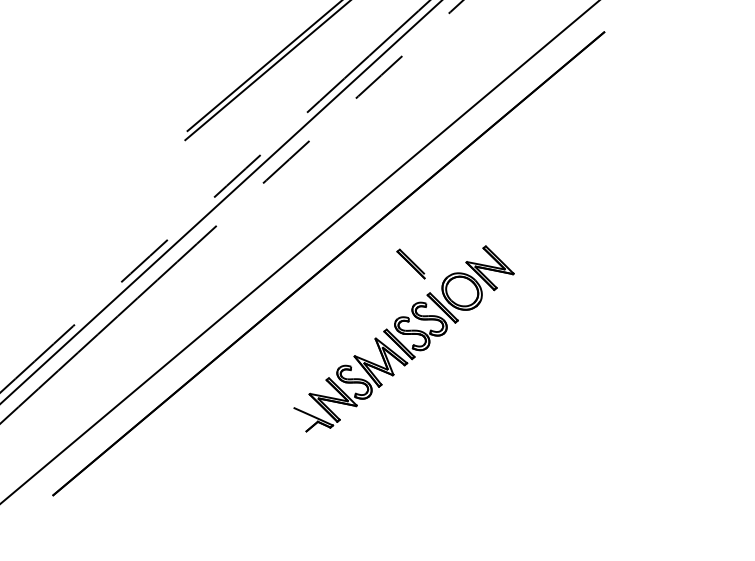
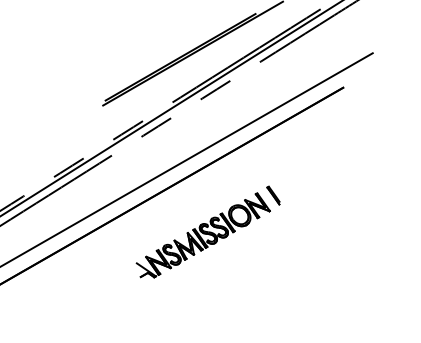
line: (410, 263) -> (273, 195), moved

